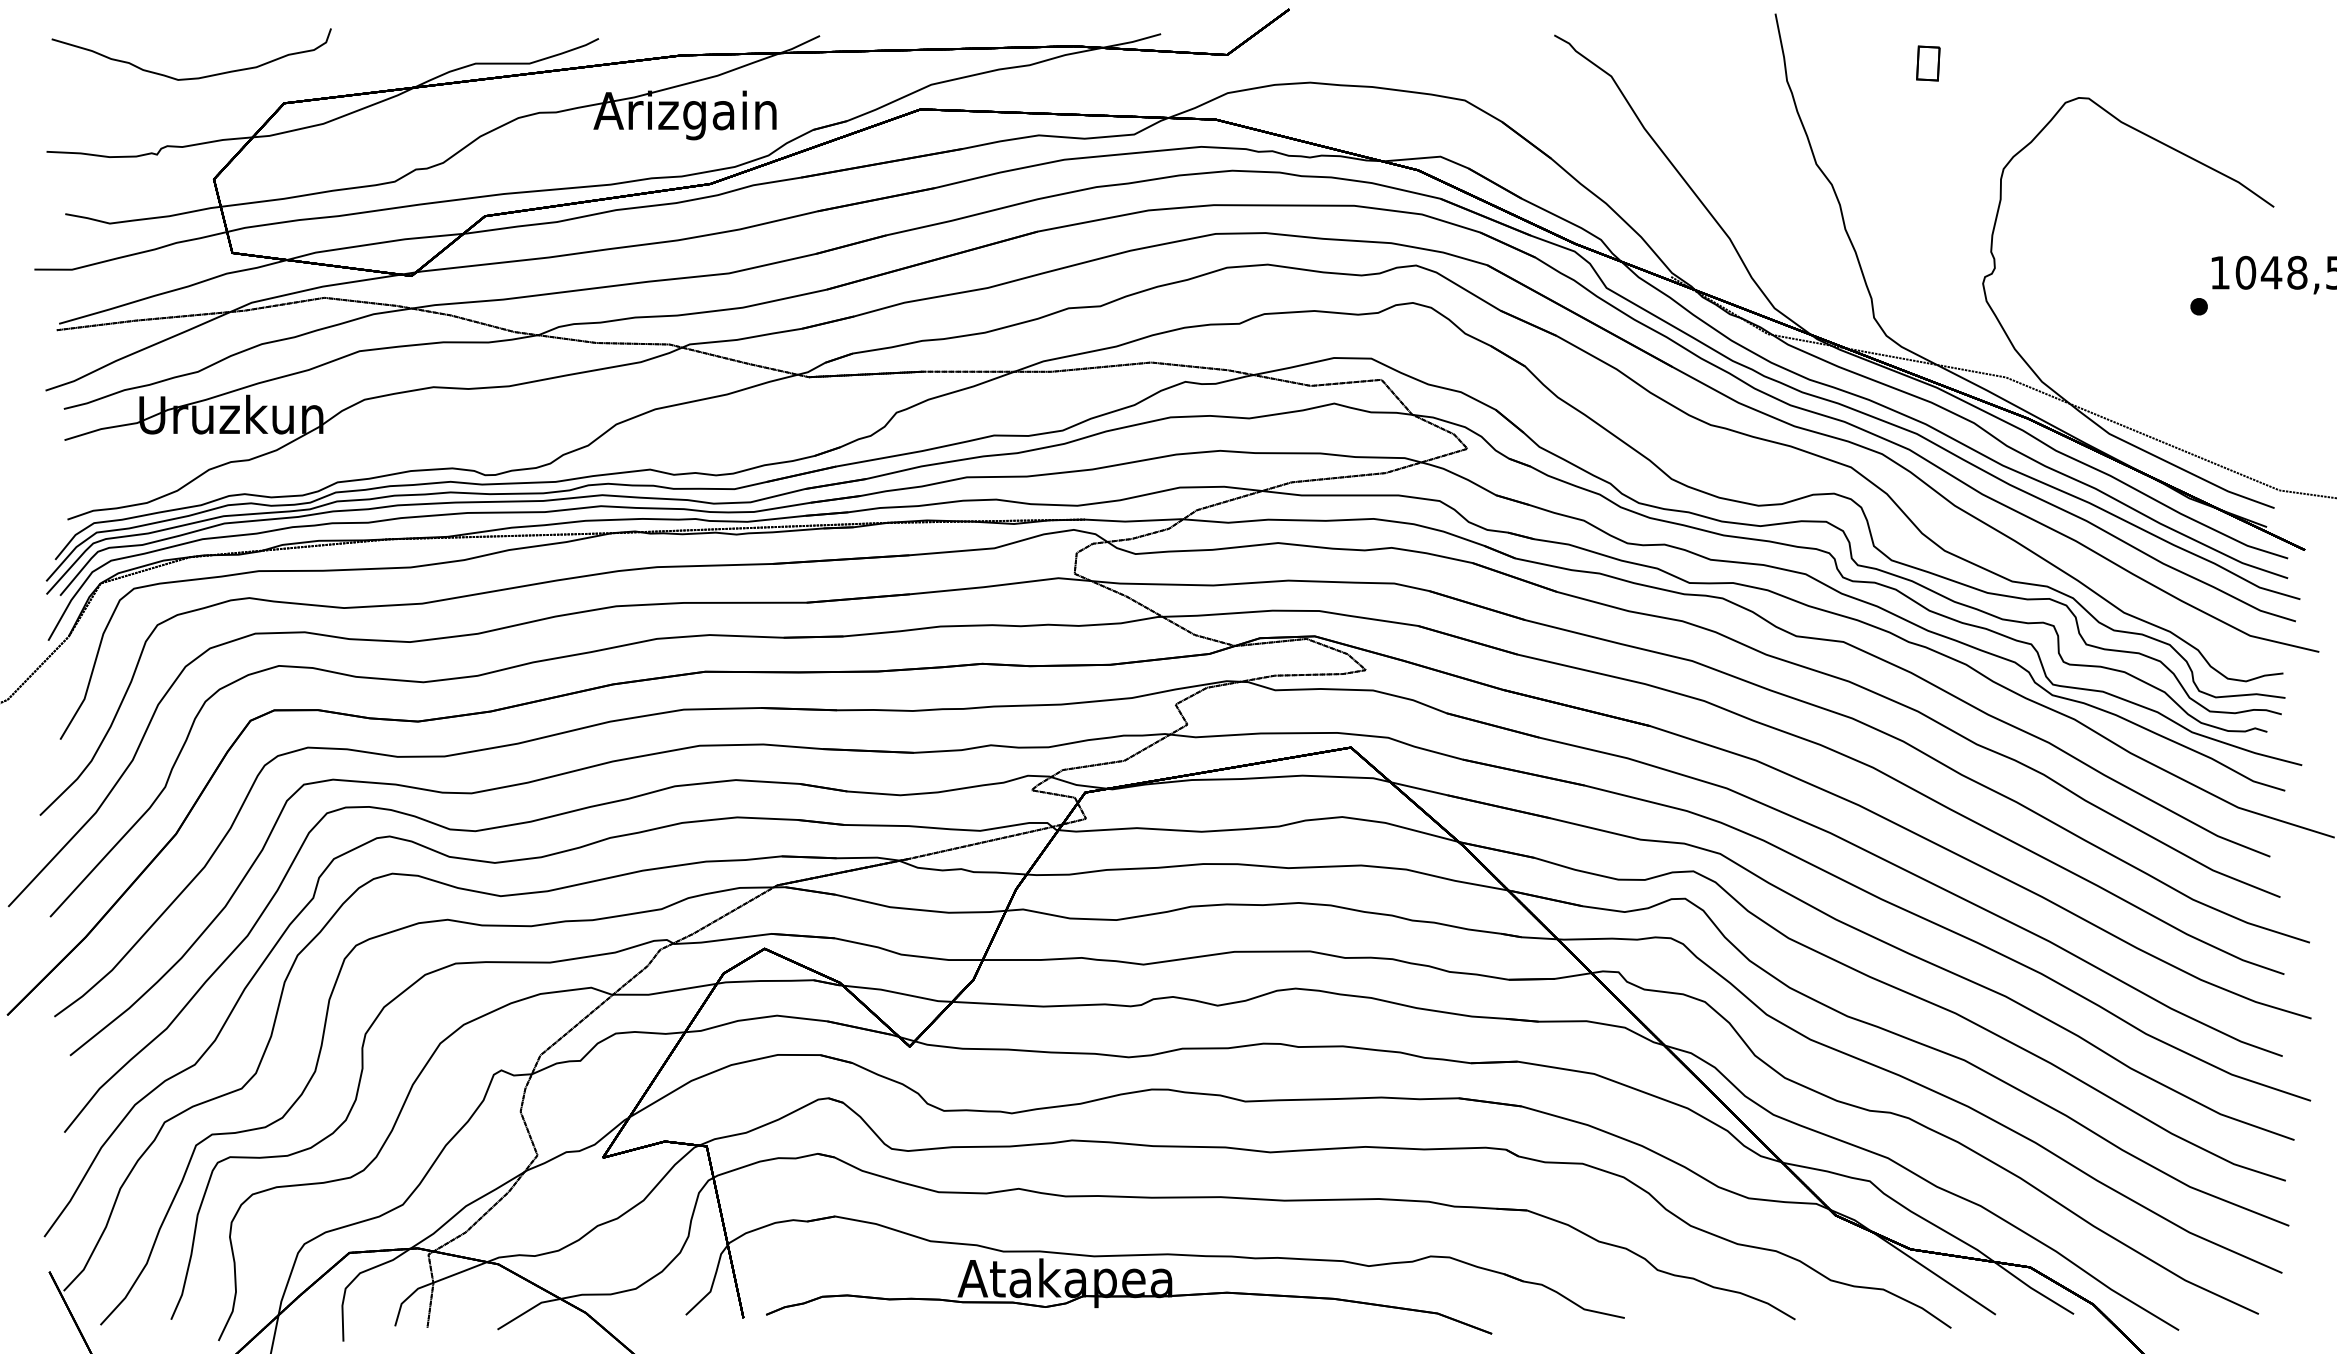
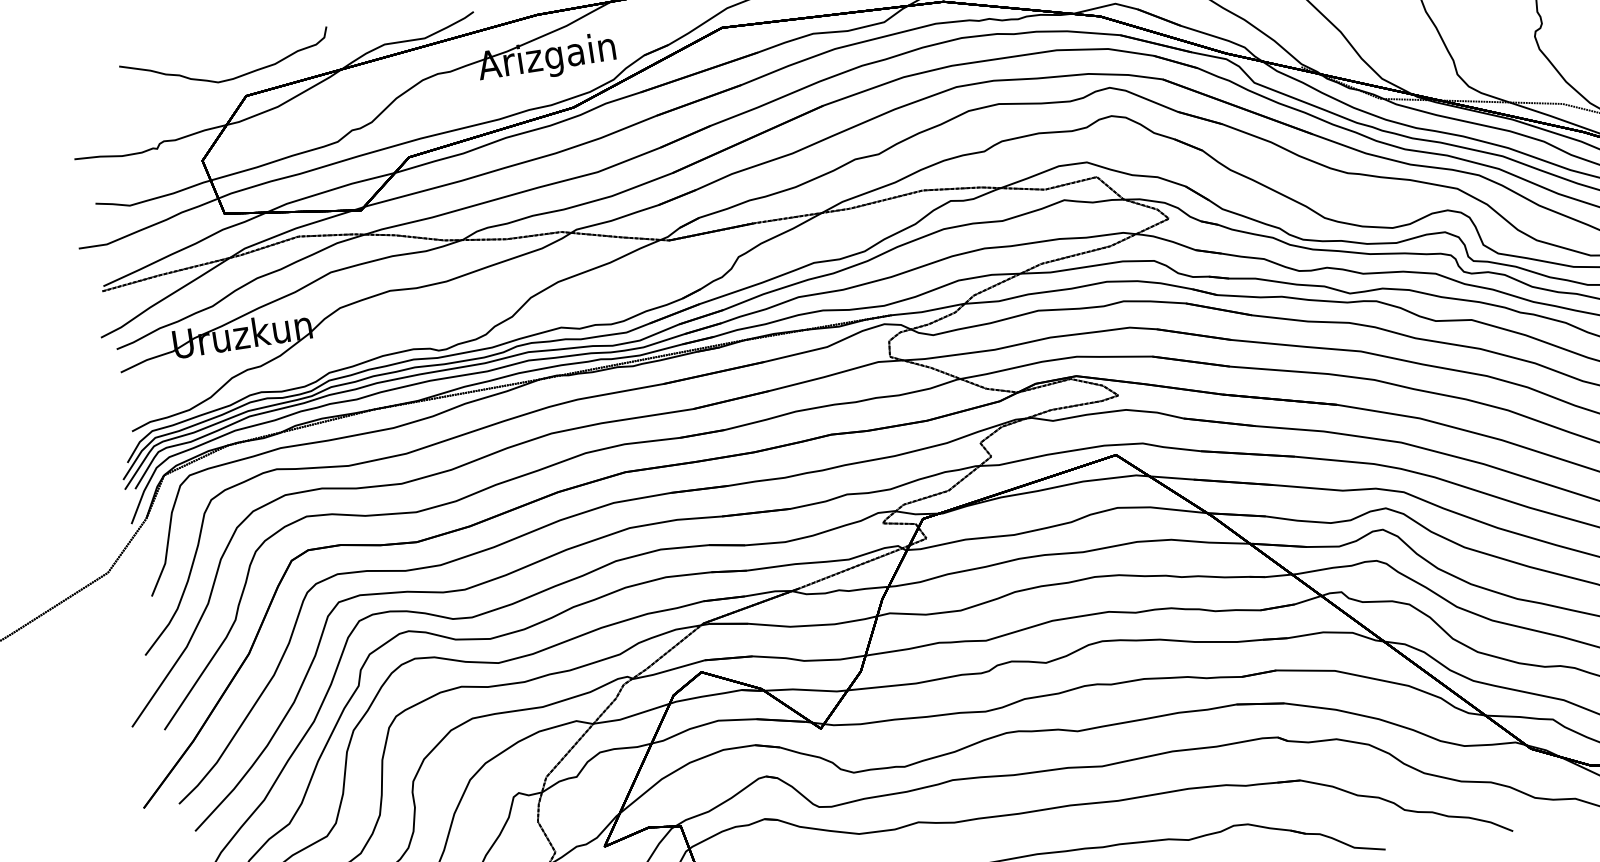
part: (193, 77) -> (229, 78), moved

